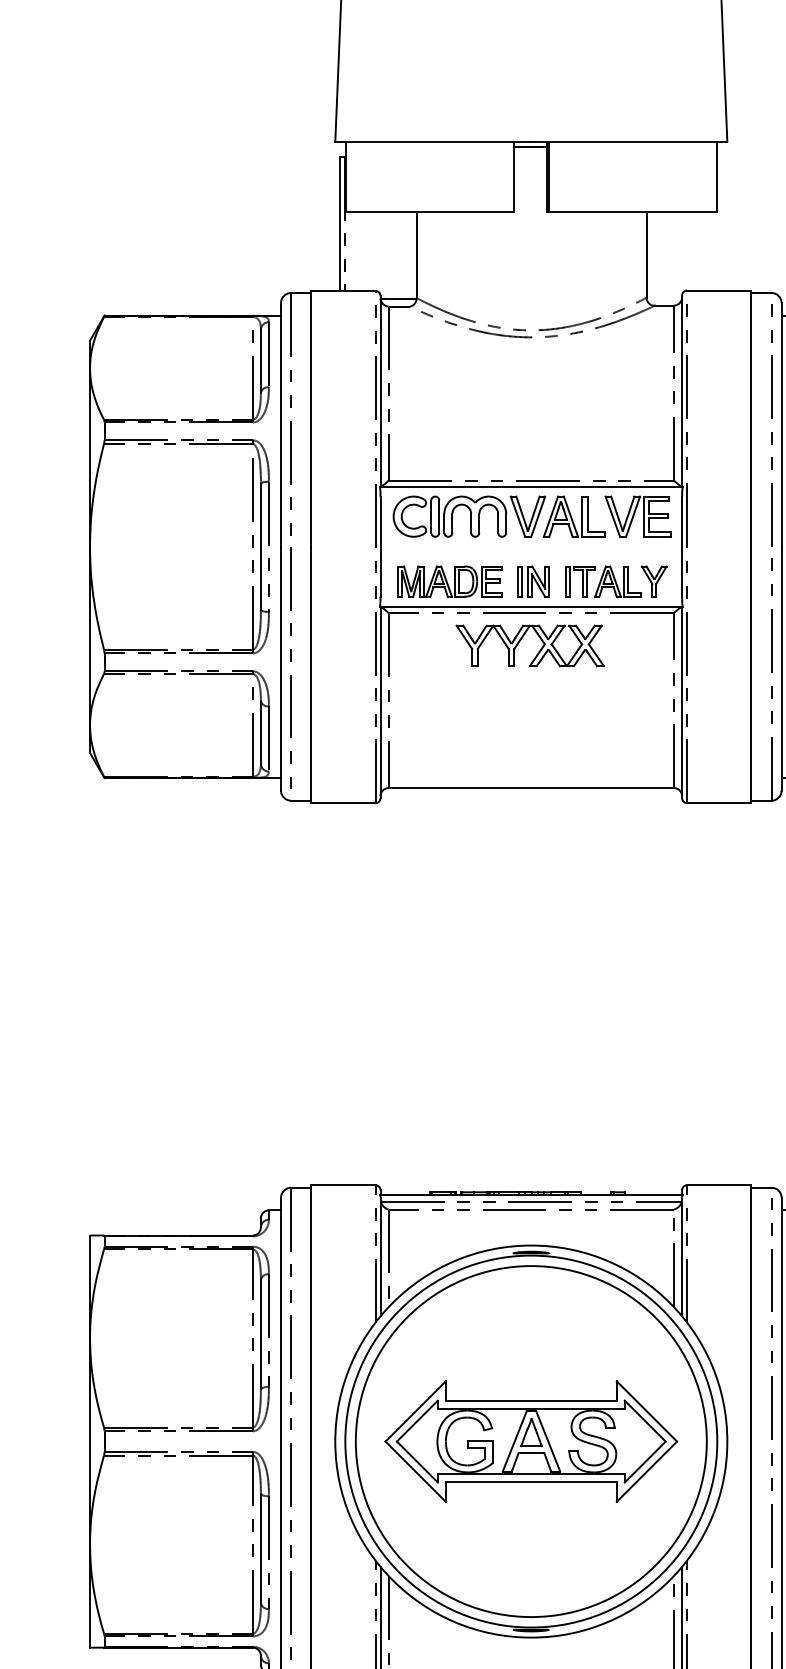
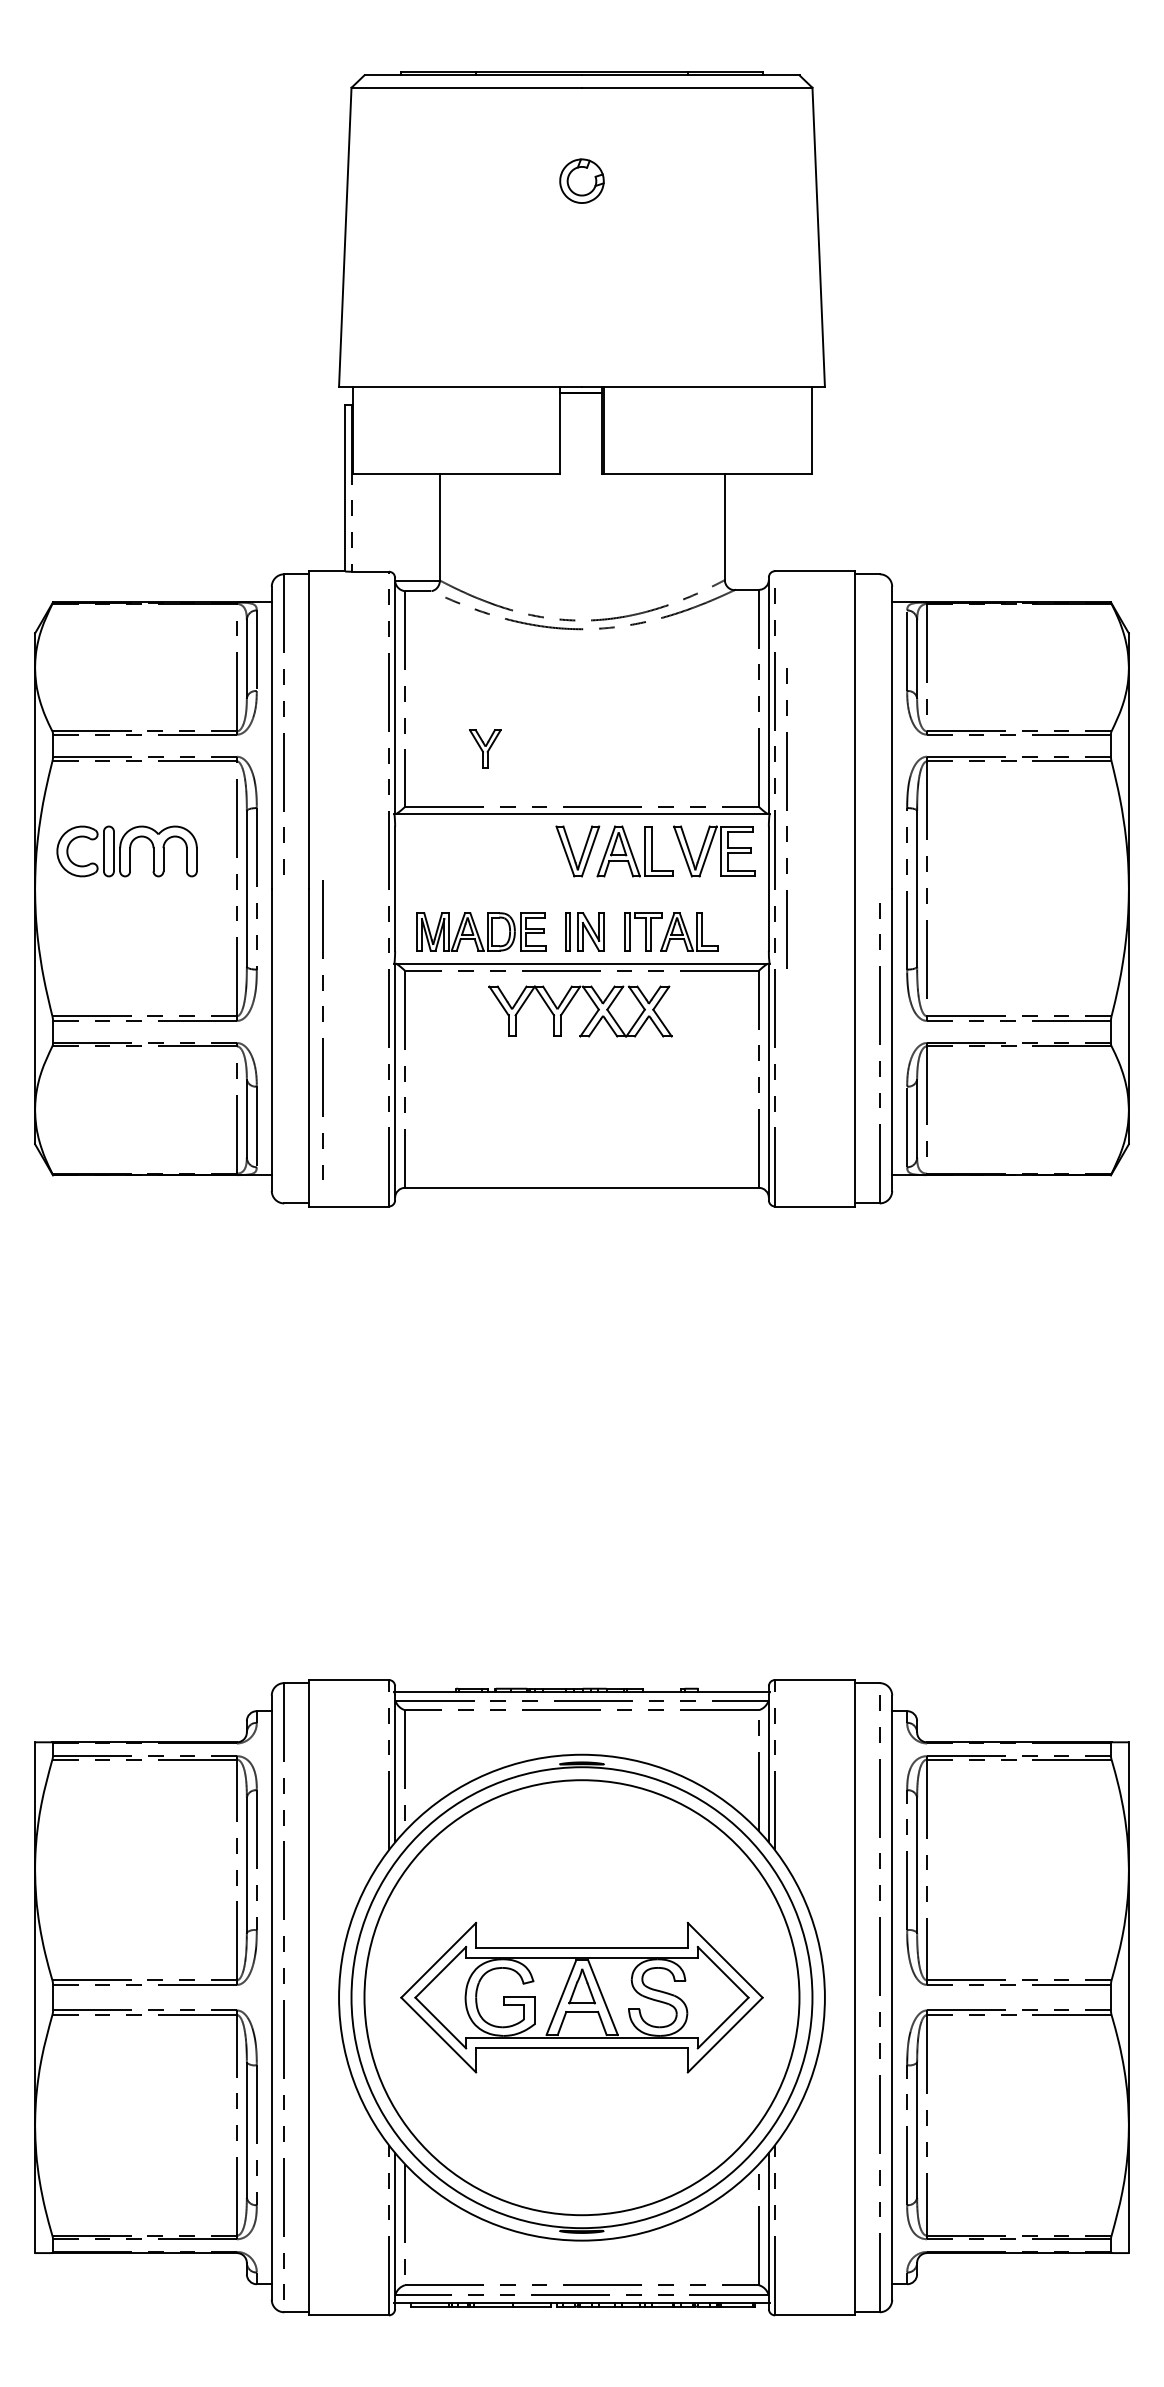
line: (771, 419) -> (786, 810), moved
part: (449, 516) -> (126, 851), moved
part: (654, 581) -> (485, 748), moved
line: (290, 661) -> (322, 1021), moved

